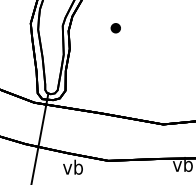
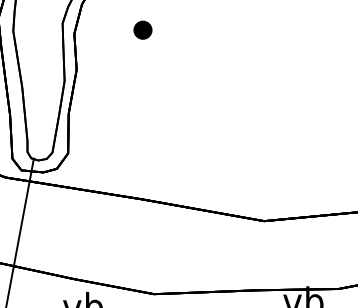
part: (115, 28) -> (142, 30), moved

